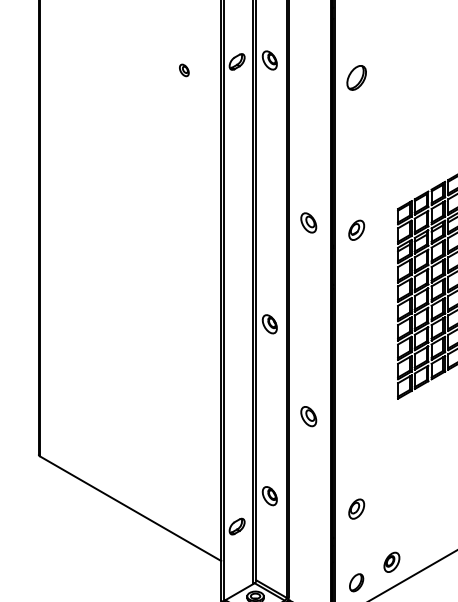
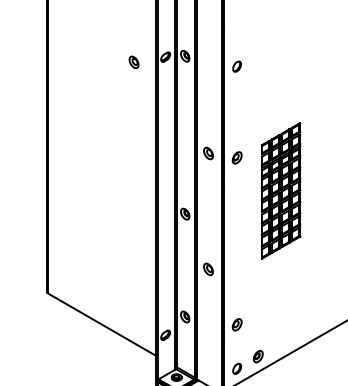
part: (183, 69) -> (133, 61), size x1.67
part: (355, 77) -> (236, 66), size x0.71

